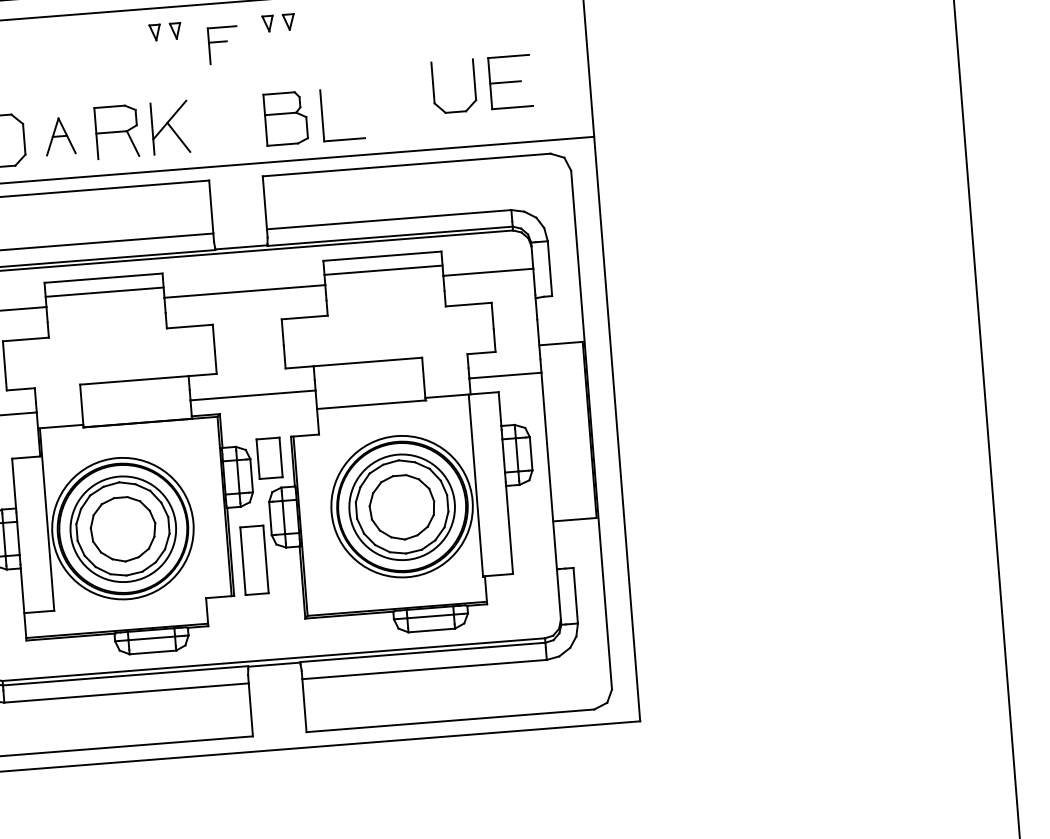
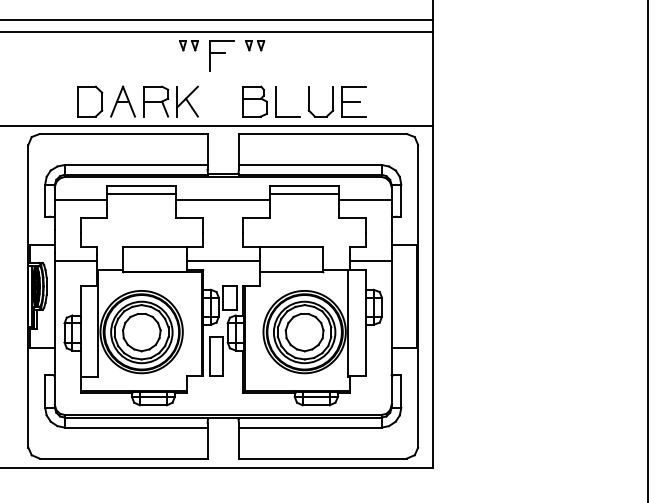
part: (222, 44) -> (221, 55), size x1.43
part: (480, 84) -> (336, 101), moved
part: (59, 136) -> (122, 101), size x1.43

